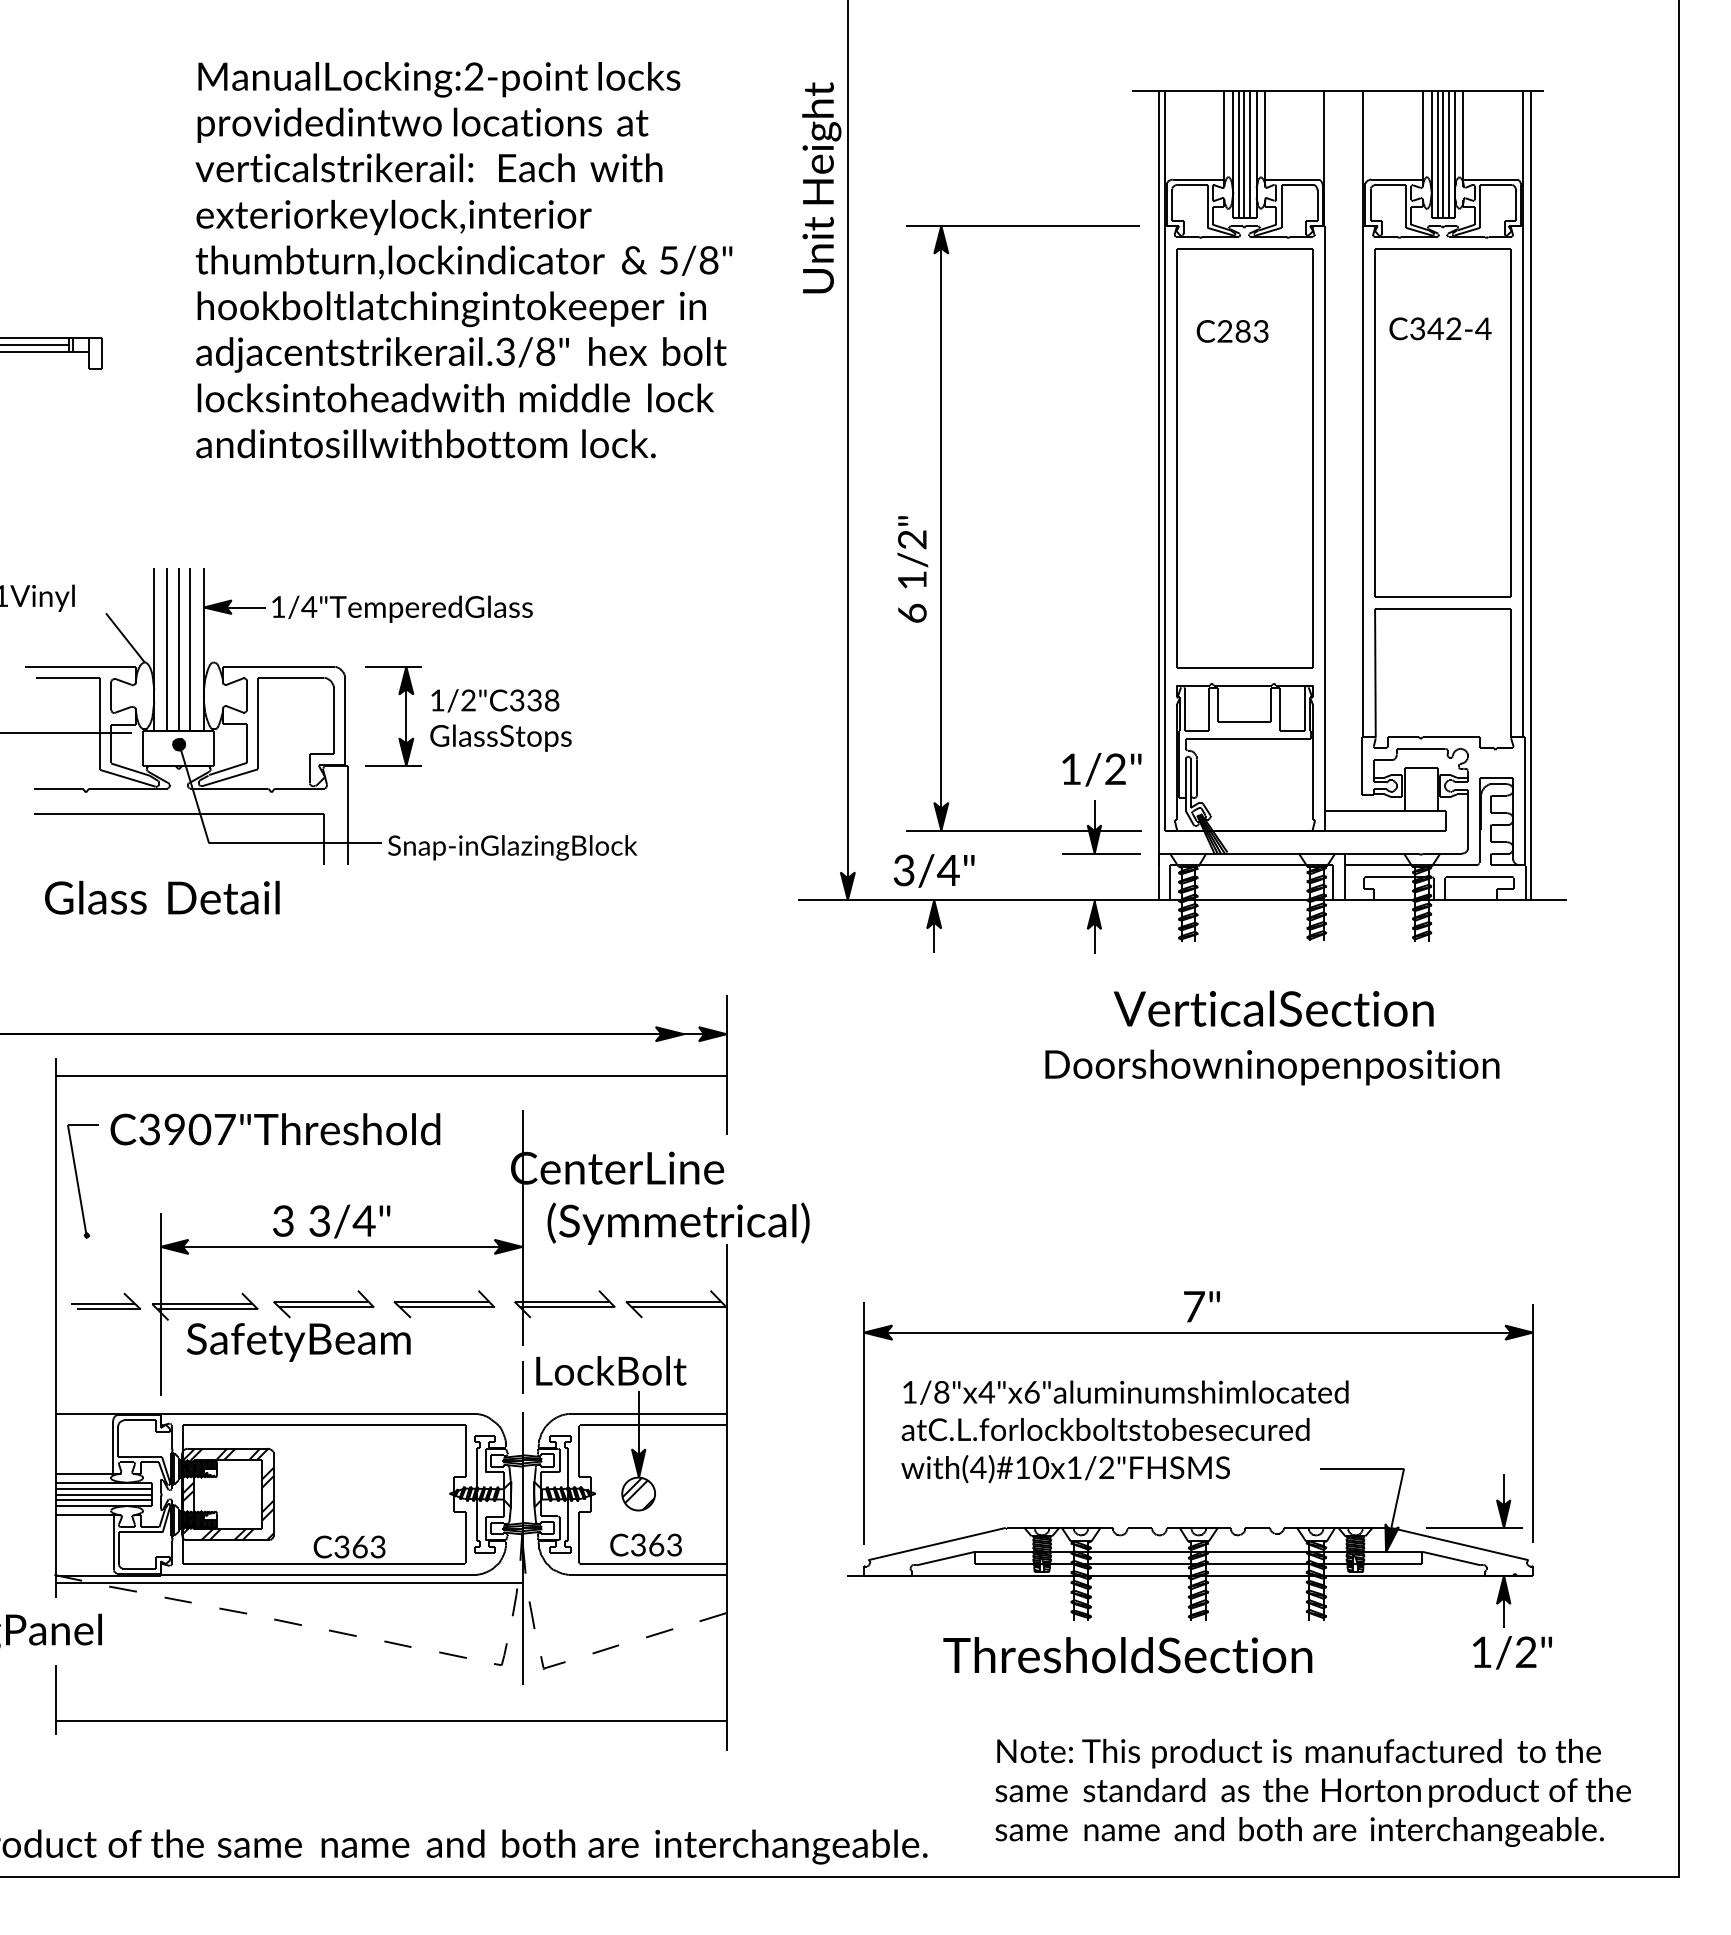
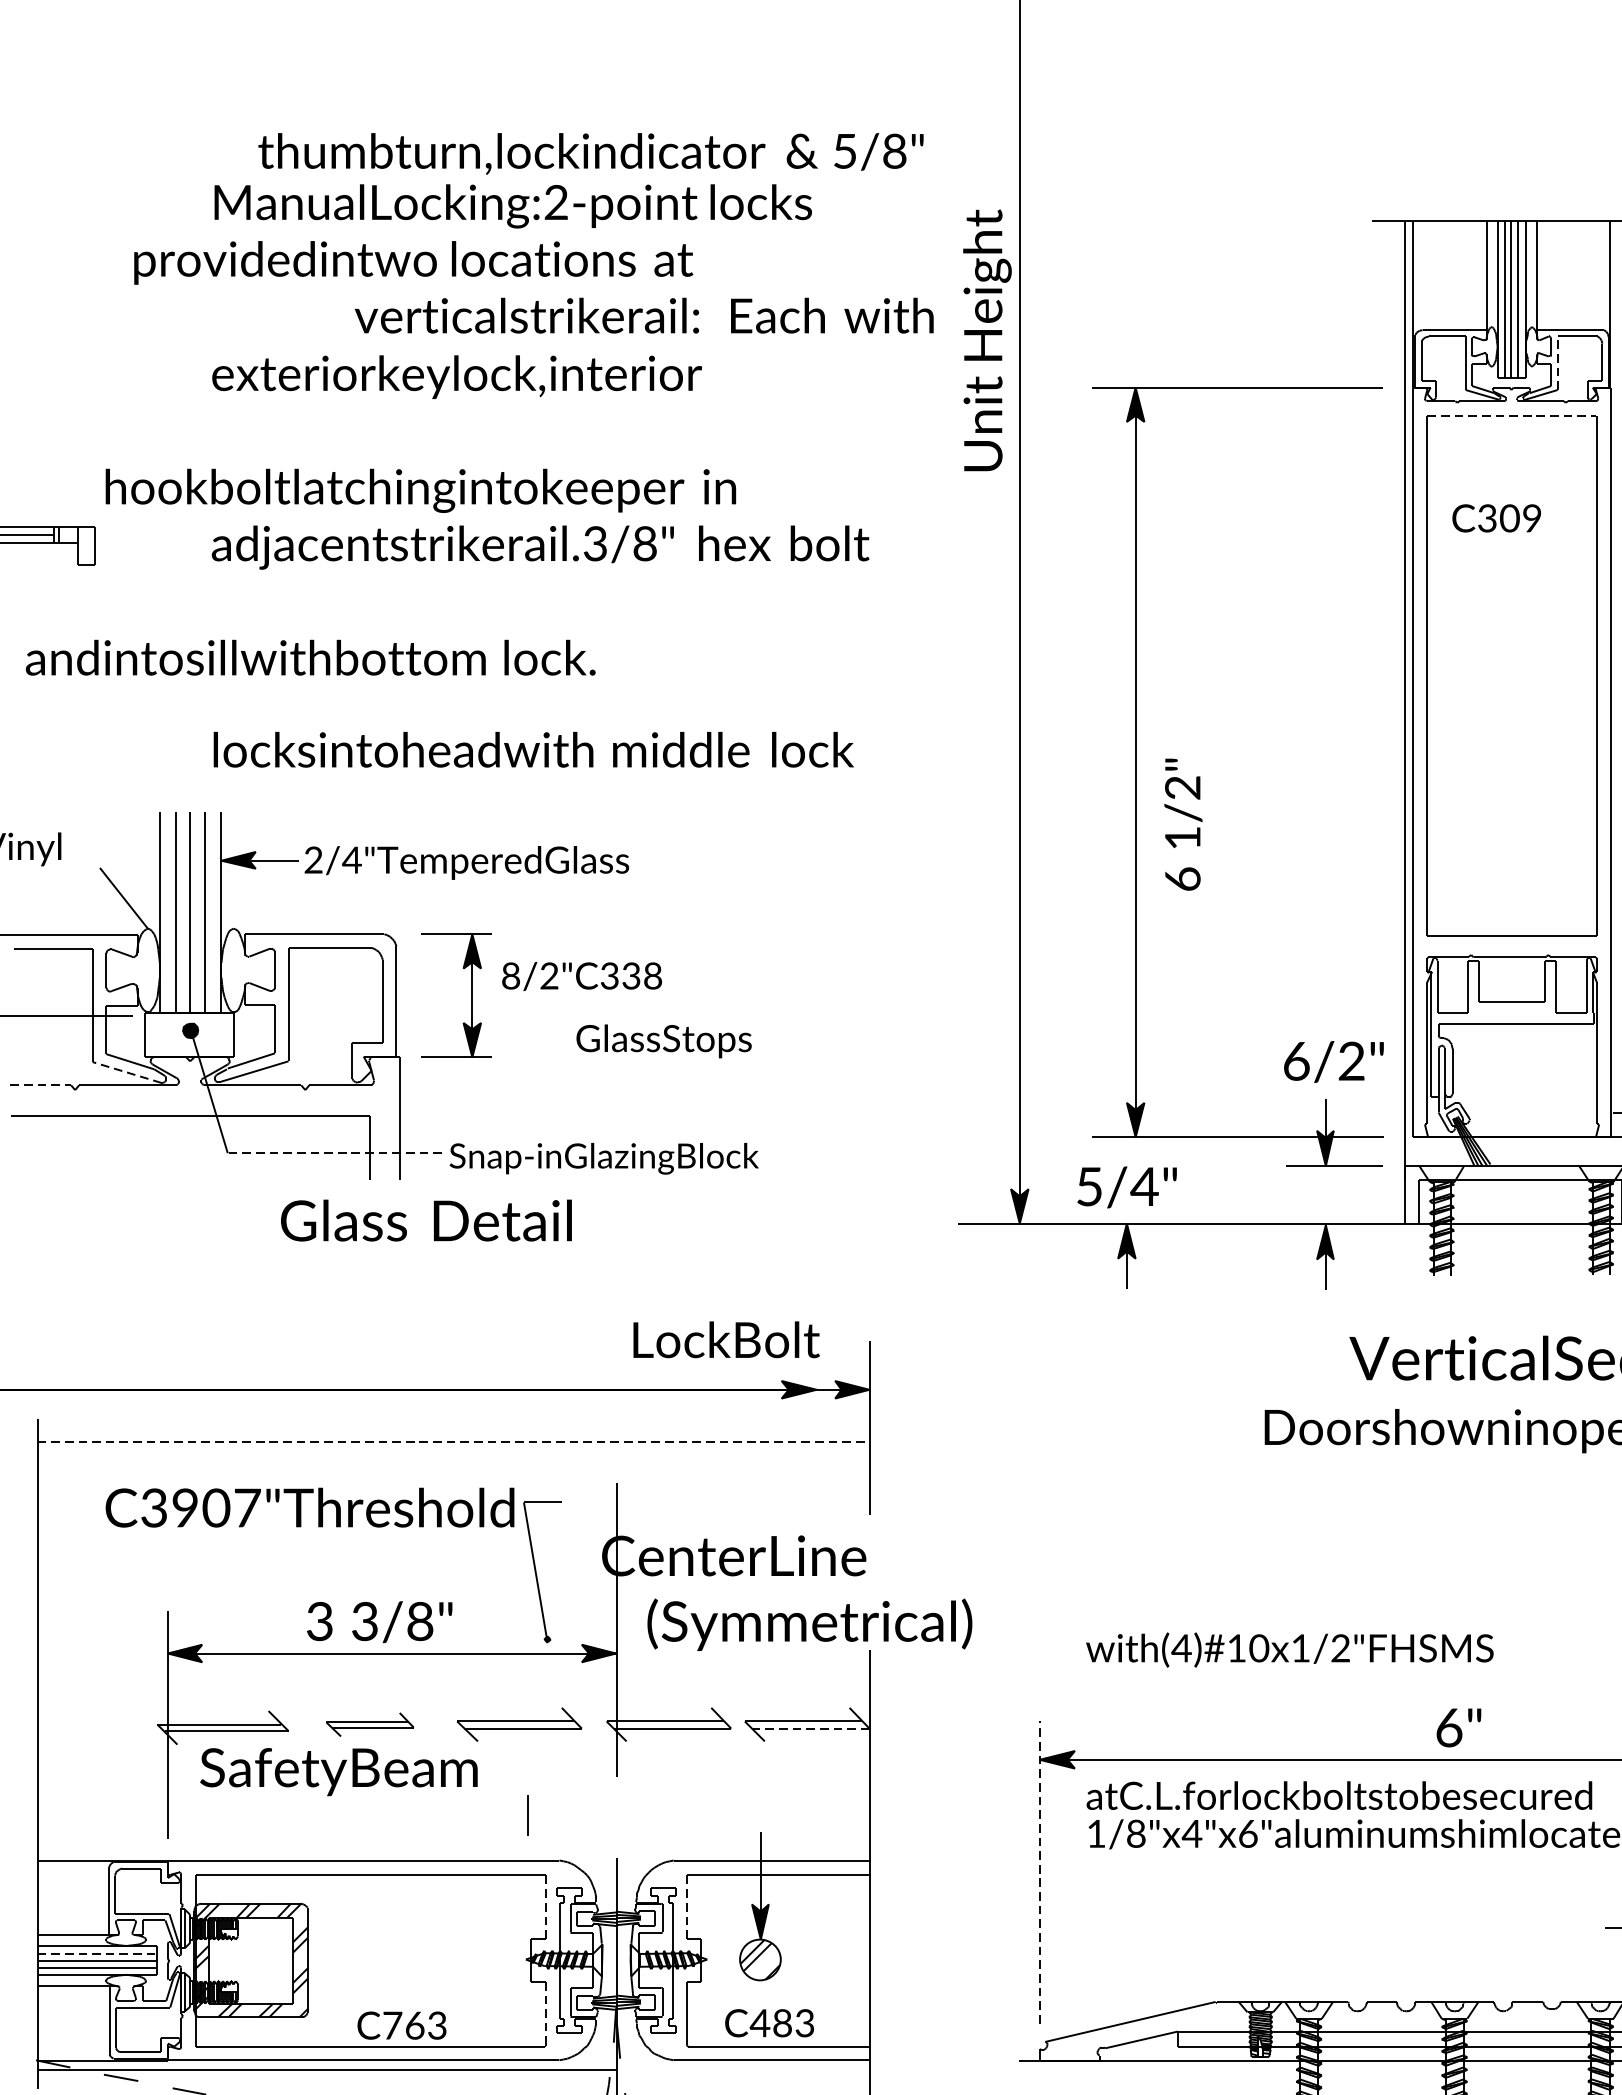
text: (422, 124) -> (413, 261), moved
text: (428, 167) -> (643, 315), moved
line: (1281, 206) -> (1557, 363), solid -> dashed
line: (1244, 248) -> (1511, 415), solid -> dashed
text: (463, 262) -> (590, 153), moved
text: (451, 309) -> (420, 491), moved
text: (1242, 331) -> (1509, 518), C283 -> C309
text: (455, 397) -> (533, 749), moved
text: (425, 443) -> (310, 657), moved
text: (912, 569) -> (1183, 824), moved
text: (278, 606) -> (313, 859), 1/4"TemperedGlass -> 2/4"TemperedGlass
text: (437, 700) -> (510, 976), 1/2"C338 -> 8/2"C338
text: (500, 737) -> (663, 1040), moved
text: (1071, 768) -> (1297, 1060), 1/2" -> 6/2"
line: (127, 778) -> (126, 1072), solid -> dashed
line: (58, 788) -> (41, 1085), solid -> dashed
line: (294, 843) -> (333, 1153), solid -> dashed
text: (903, 870) -> (1088, 1186), 3/4" -> 5/4"
text: (162, 897) -> (426, 1220), moved
line: (391, 1076) -> (453, 1442), solid -> dashed
part: (82, 1181) -> (541, 1572), moved
text: (363, 1220) -> (419, 1620), 3/4" -> 3/8"
part: (106, 1300) -> (100, 1719), removed
part: (323, 1304) -> (369, 1724), size x0.7
text: (1194, 1306) -> (1449, 1727), 7" -> 6"
line: (678, 1307) -> (809, 1728), solid -> dashed
text: (611, 1370) -> (726, 1339), moved
line: (522, 1377) -> (527, 1815), moved
line: (863, 1423) -> (1039, 1872), solid -> dashed
text: (1105, 1429) -> (1339, 1795), moved
line: (465, 1452) -> (545, 1908), solid -> dashed
line: (579, 1452) -> (687, 1908), solid -> dashed
text: (1065, 1469) -> (1289, 1650), moved
line: (104, 1489) -> (98, 1954), solid -> dashed
line: (465, 1536) -> (545, 2012), solid -> dashed
text: (647, 1544) -> (771, 2022), C363 -> C483
text: (341, 1546) -> (391, 2024), C363 -> C763

